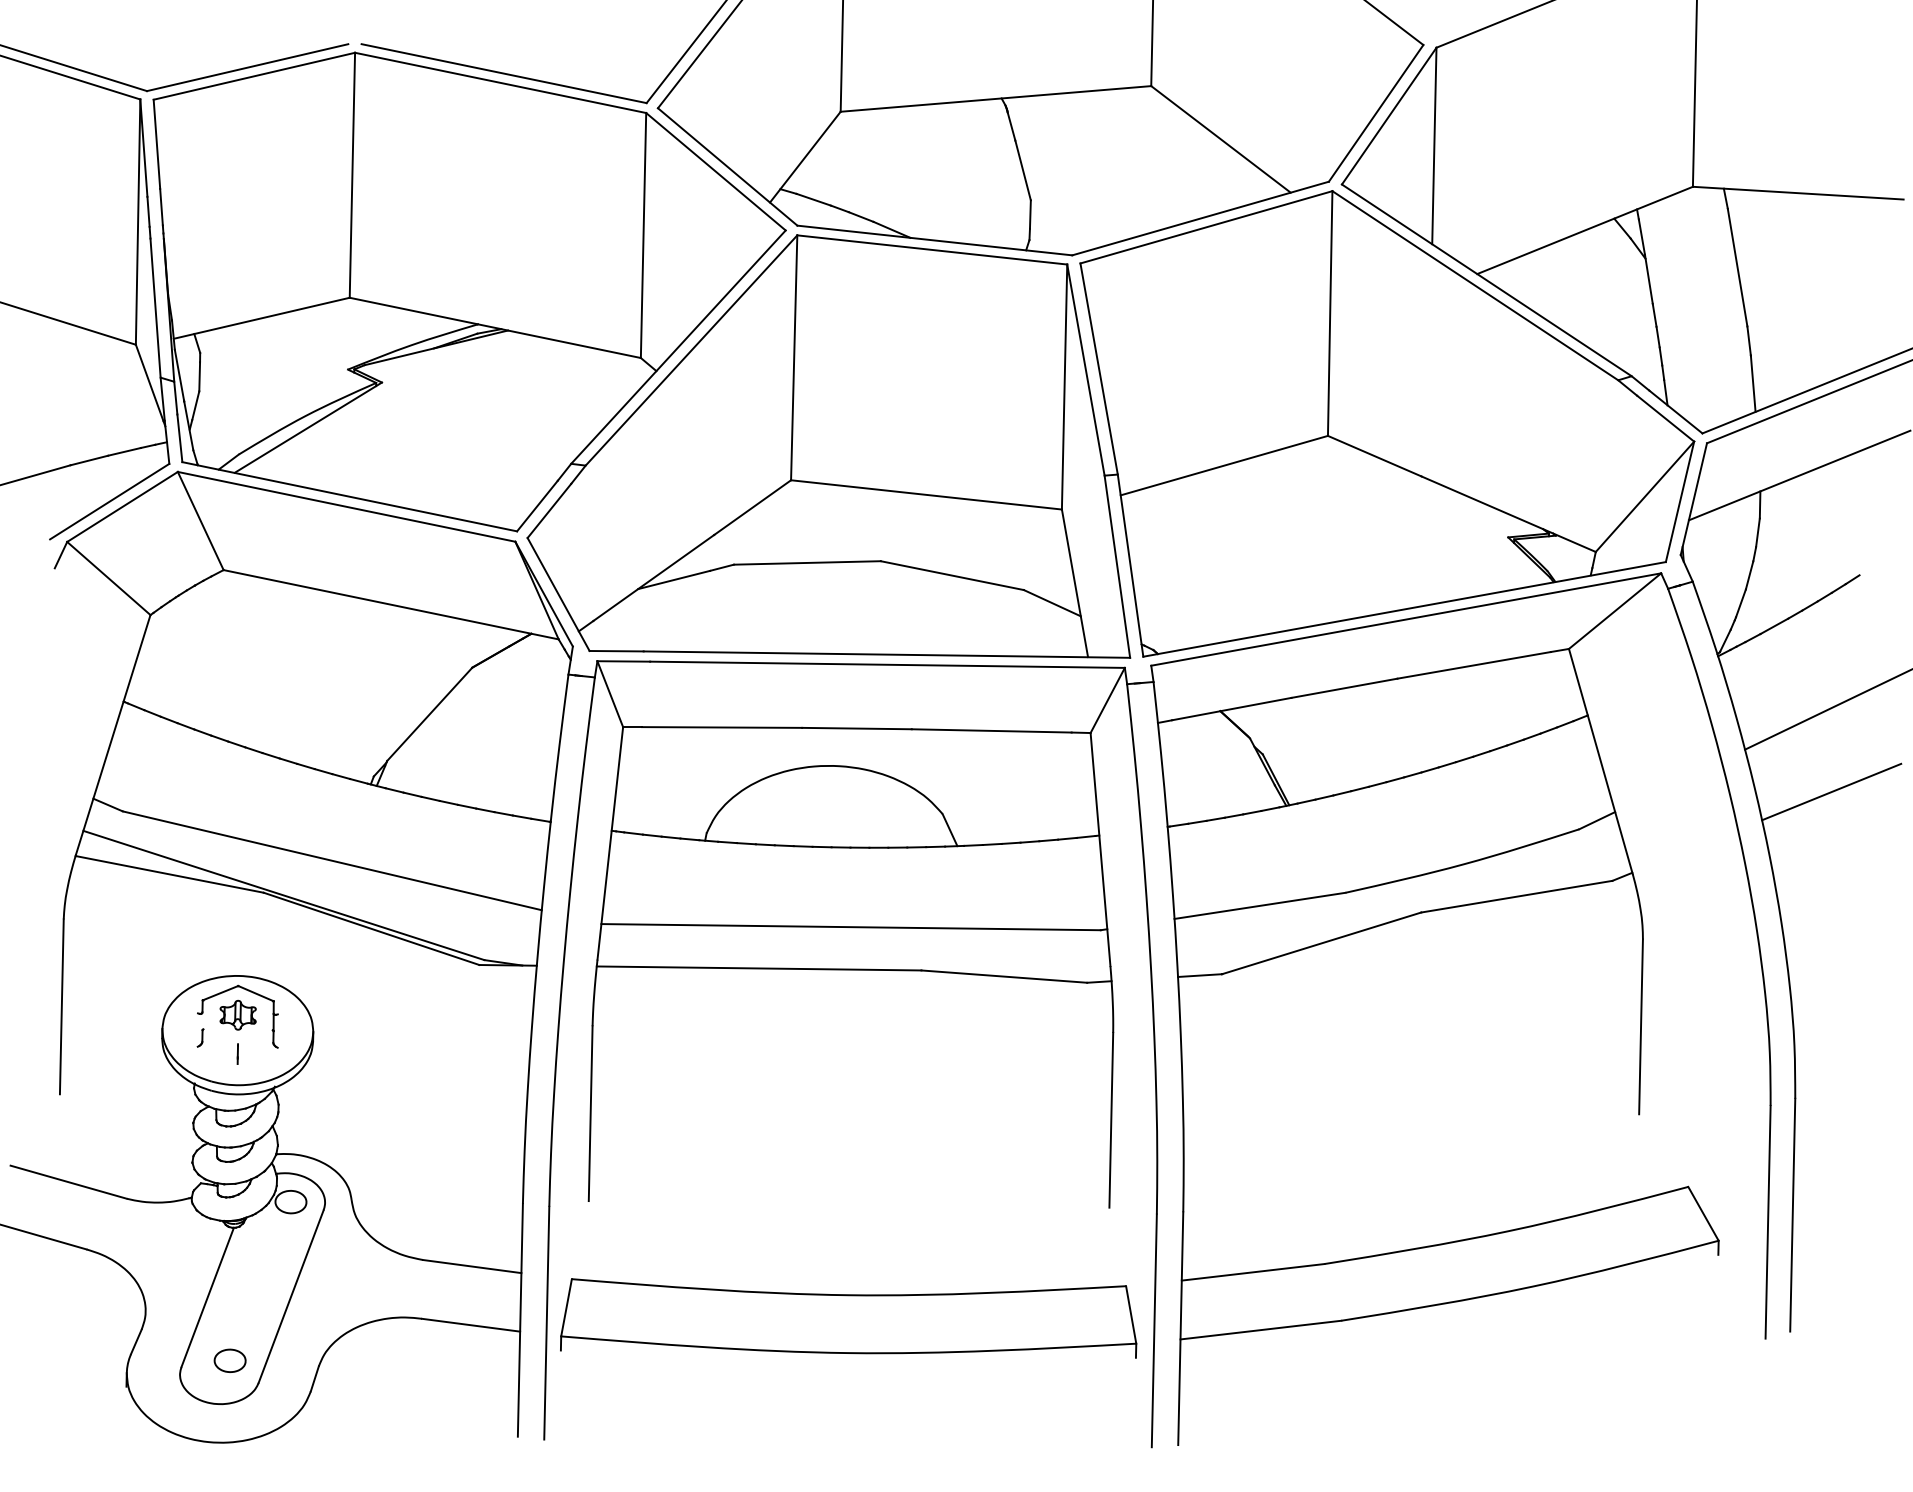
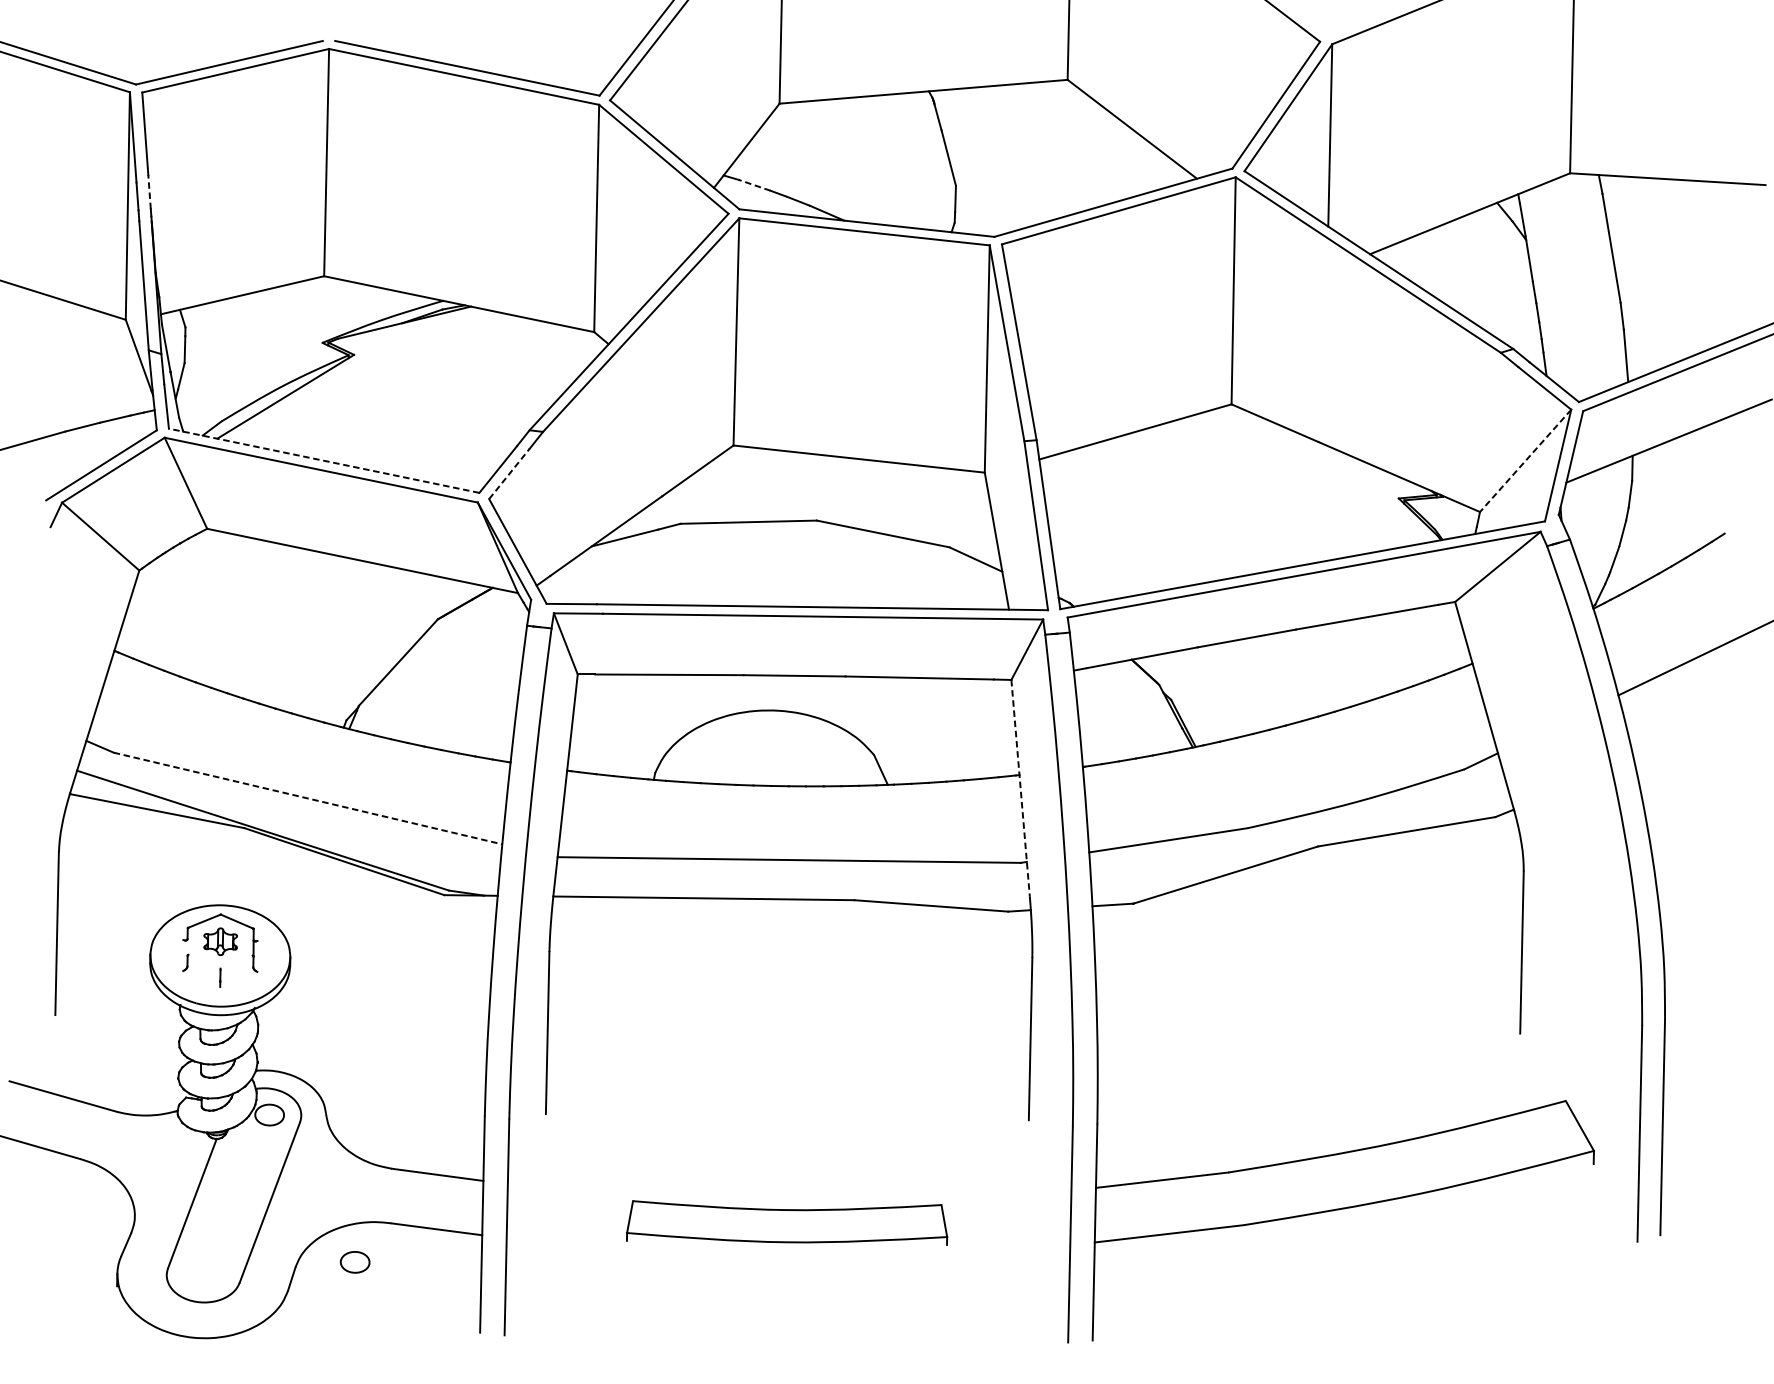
line: (813, 199) -> (754, 185), solid -> dashed
line: (161, 206) -> (149, 191), solid -> dashed
line: (349, 496) -> (323, 460), solid -> dashed
line: (1644, 496) -> (1525, 460), solid -> dashed
line: (549, 510) -> (509, 473), solid -> dashed
line: (1831, 791) -> (1698, 734), removed
line: (1100, 849) -> (1020, 788), solid -> dashed
line: (332, 860) -> (308, 798), solid -> dashed
part: (848, 1318) -> (786, 1223), size x0.6
part: (229, 1360) -> (354, 1262), moved

